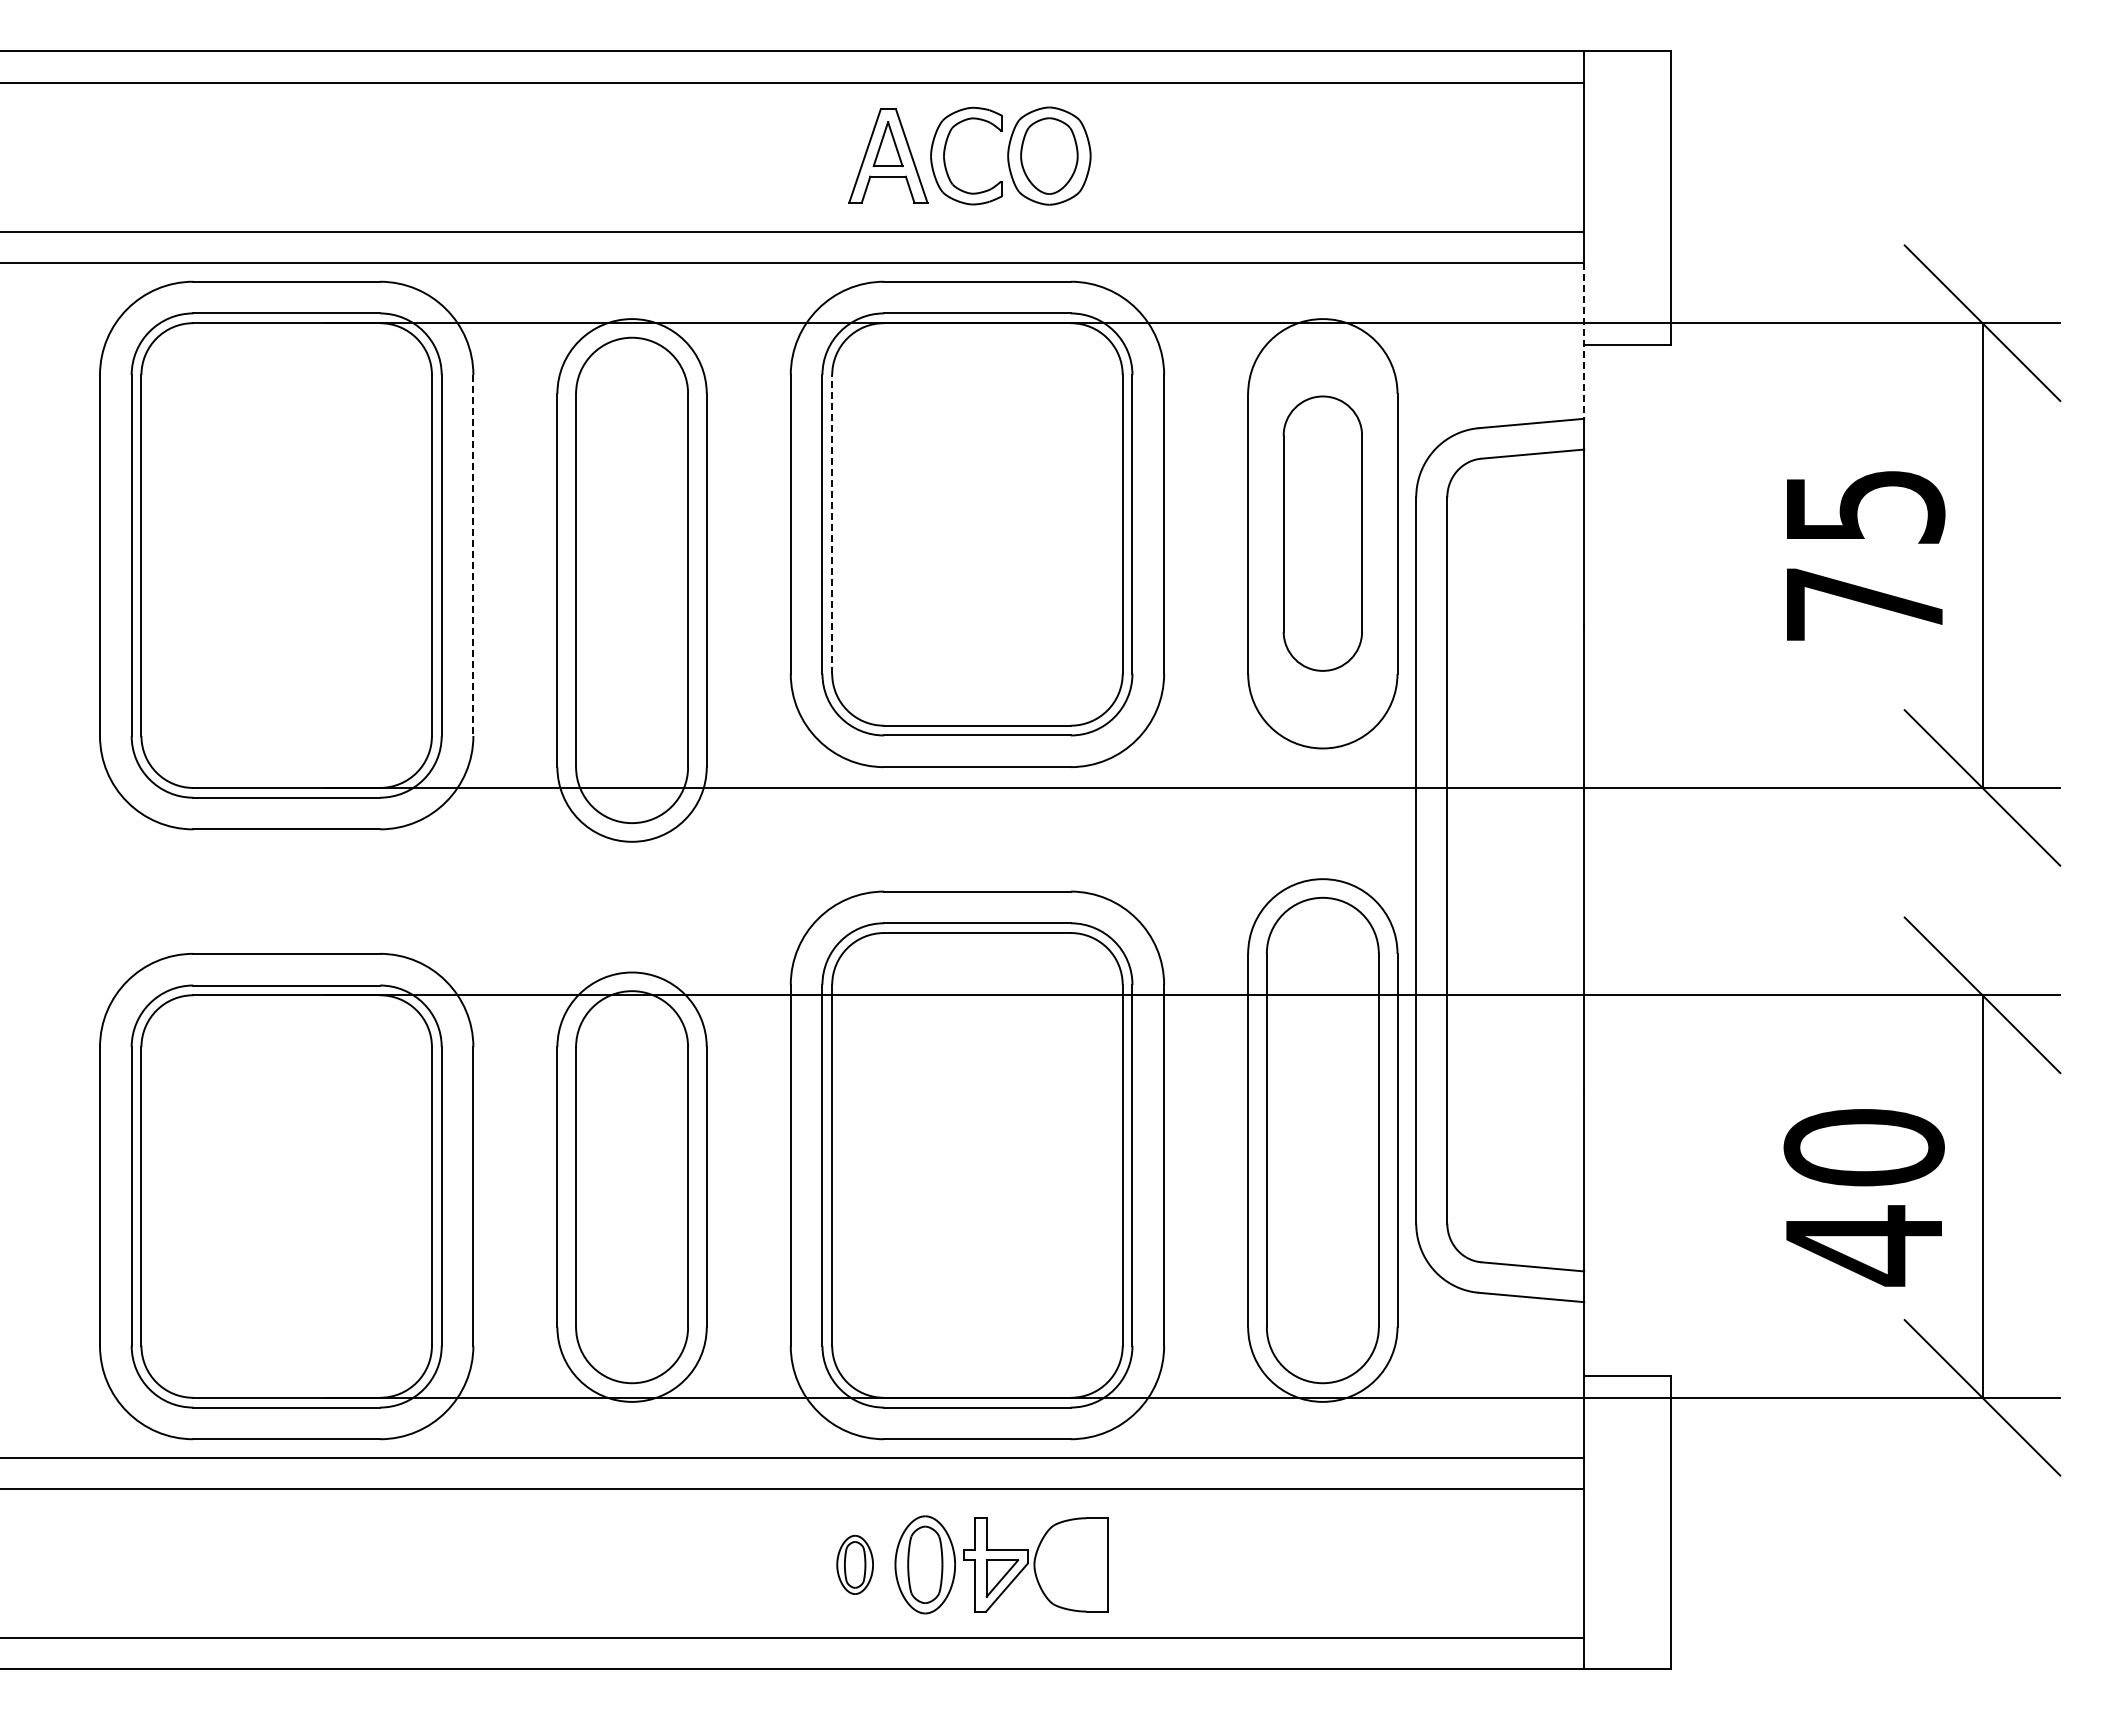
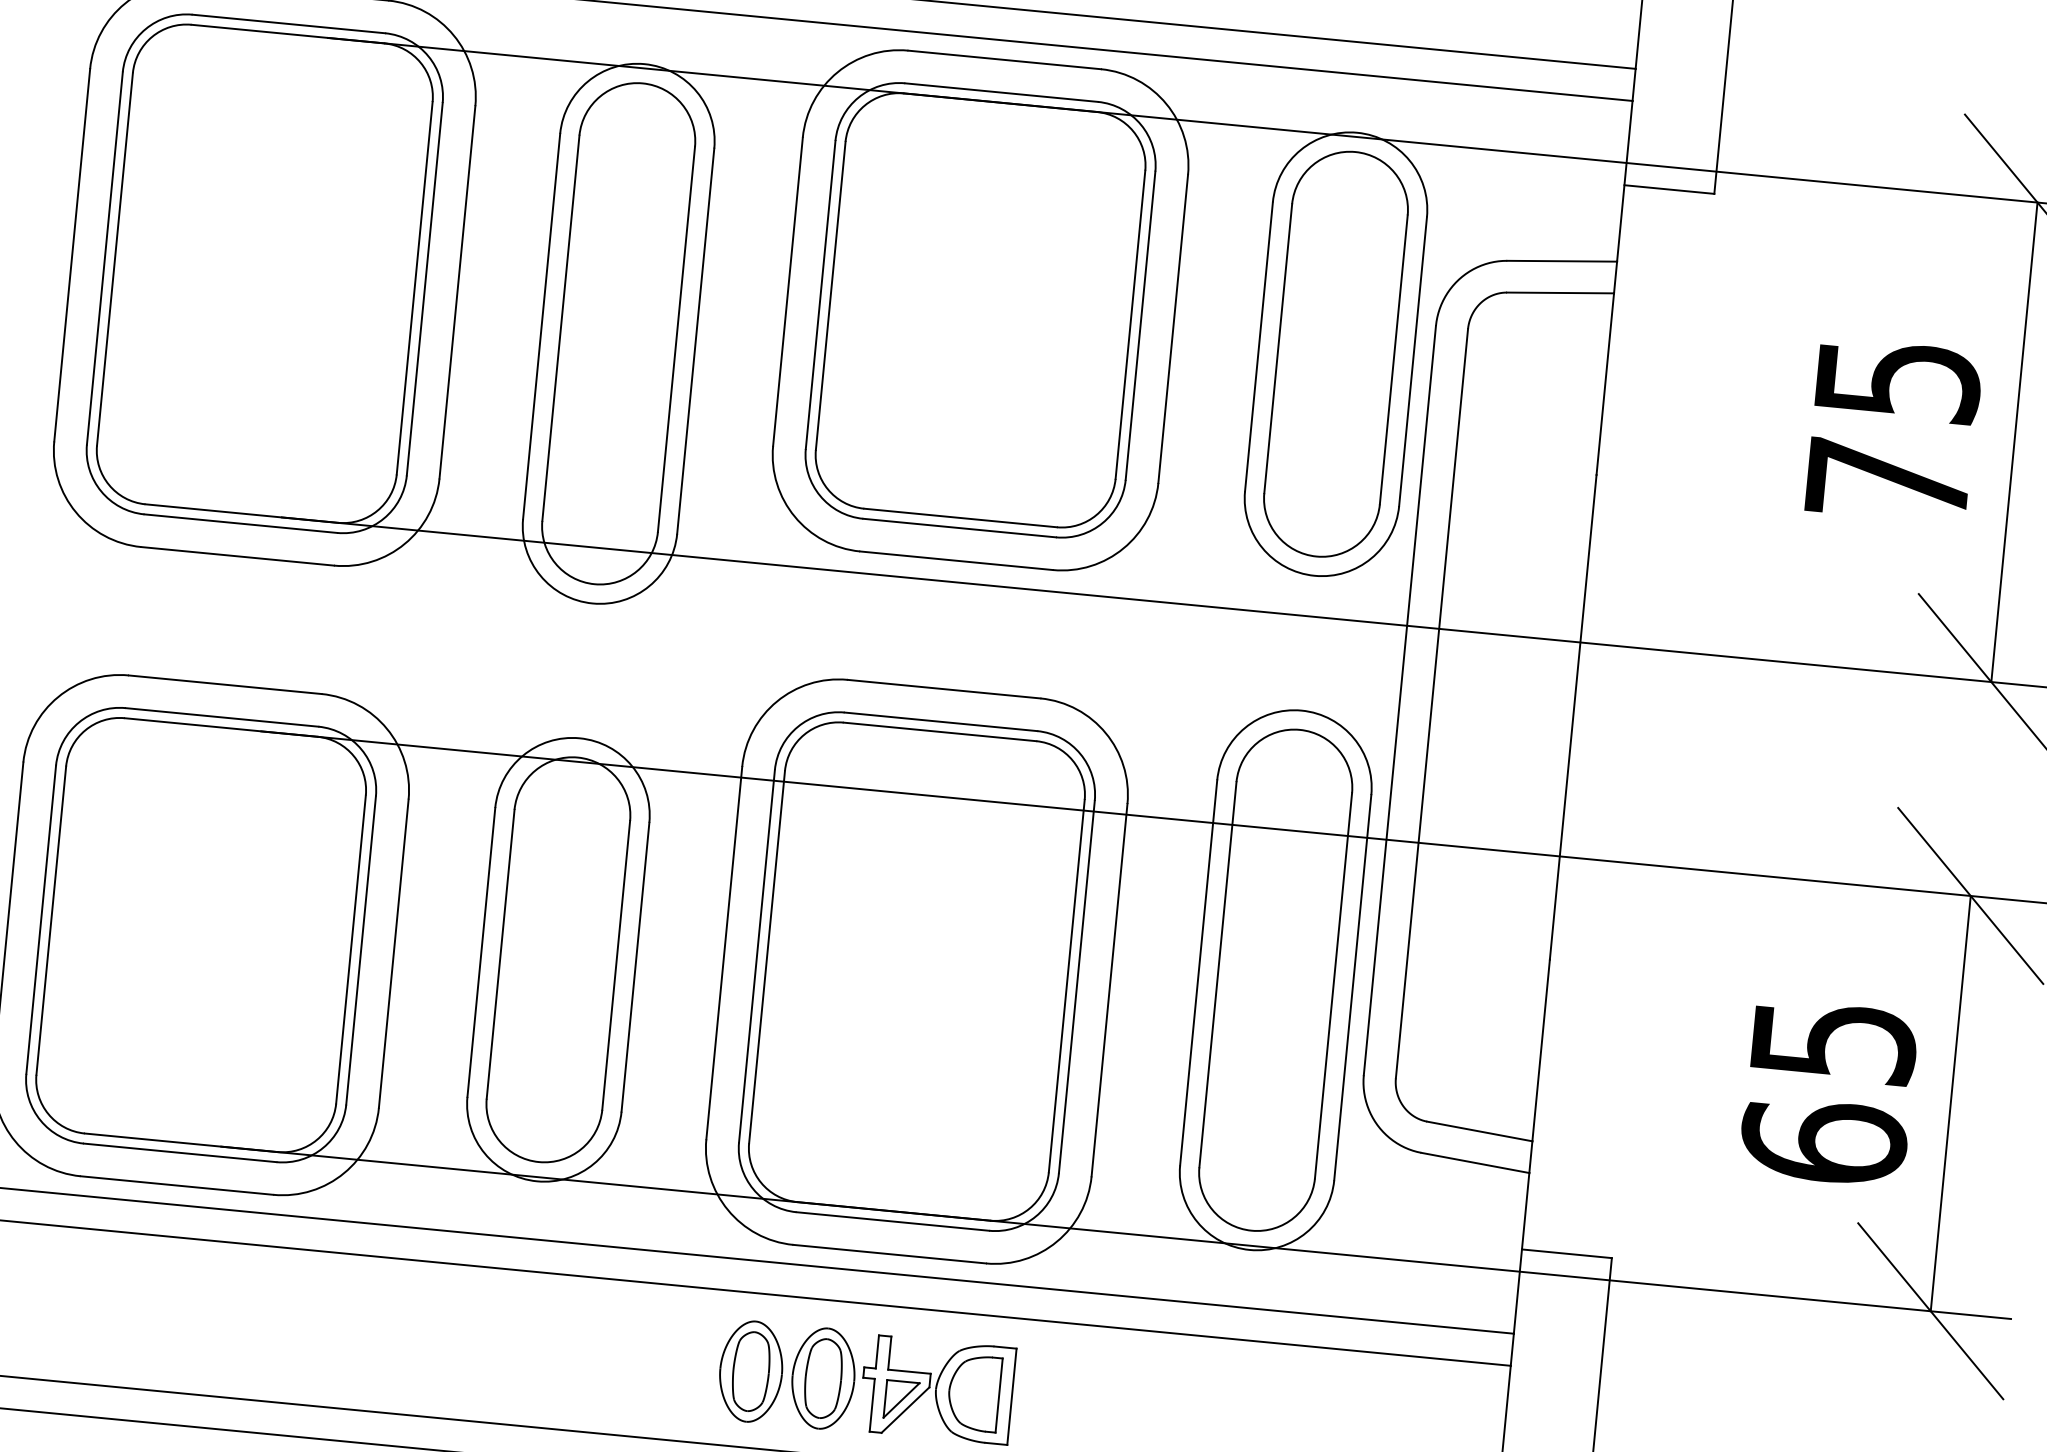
line: (1584, 340) -> (1625, 180), dashed -> solid
line: (832, 523) -> (831, 294), dashed -> solid
part: (1322, 533) -> (1335, 353), size x1.43
line: (473, 556) -> (457, 293), dashed -> solid
text: (1863, 1197) -> (1827, 1092), 40 -> 65
part: (854, 1564) -> (750, 1371), size x1.67
part: (1071, 1564) -> (974, 1392), added

